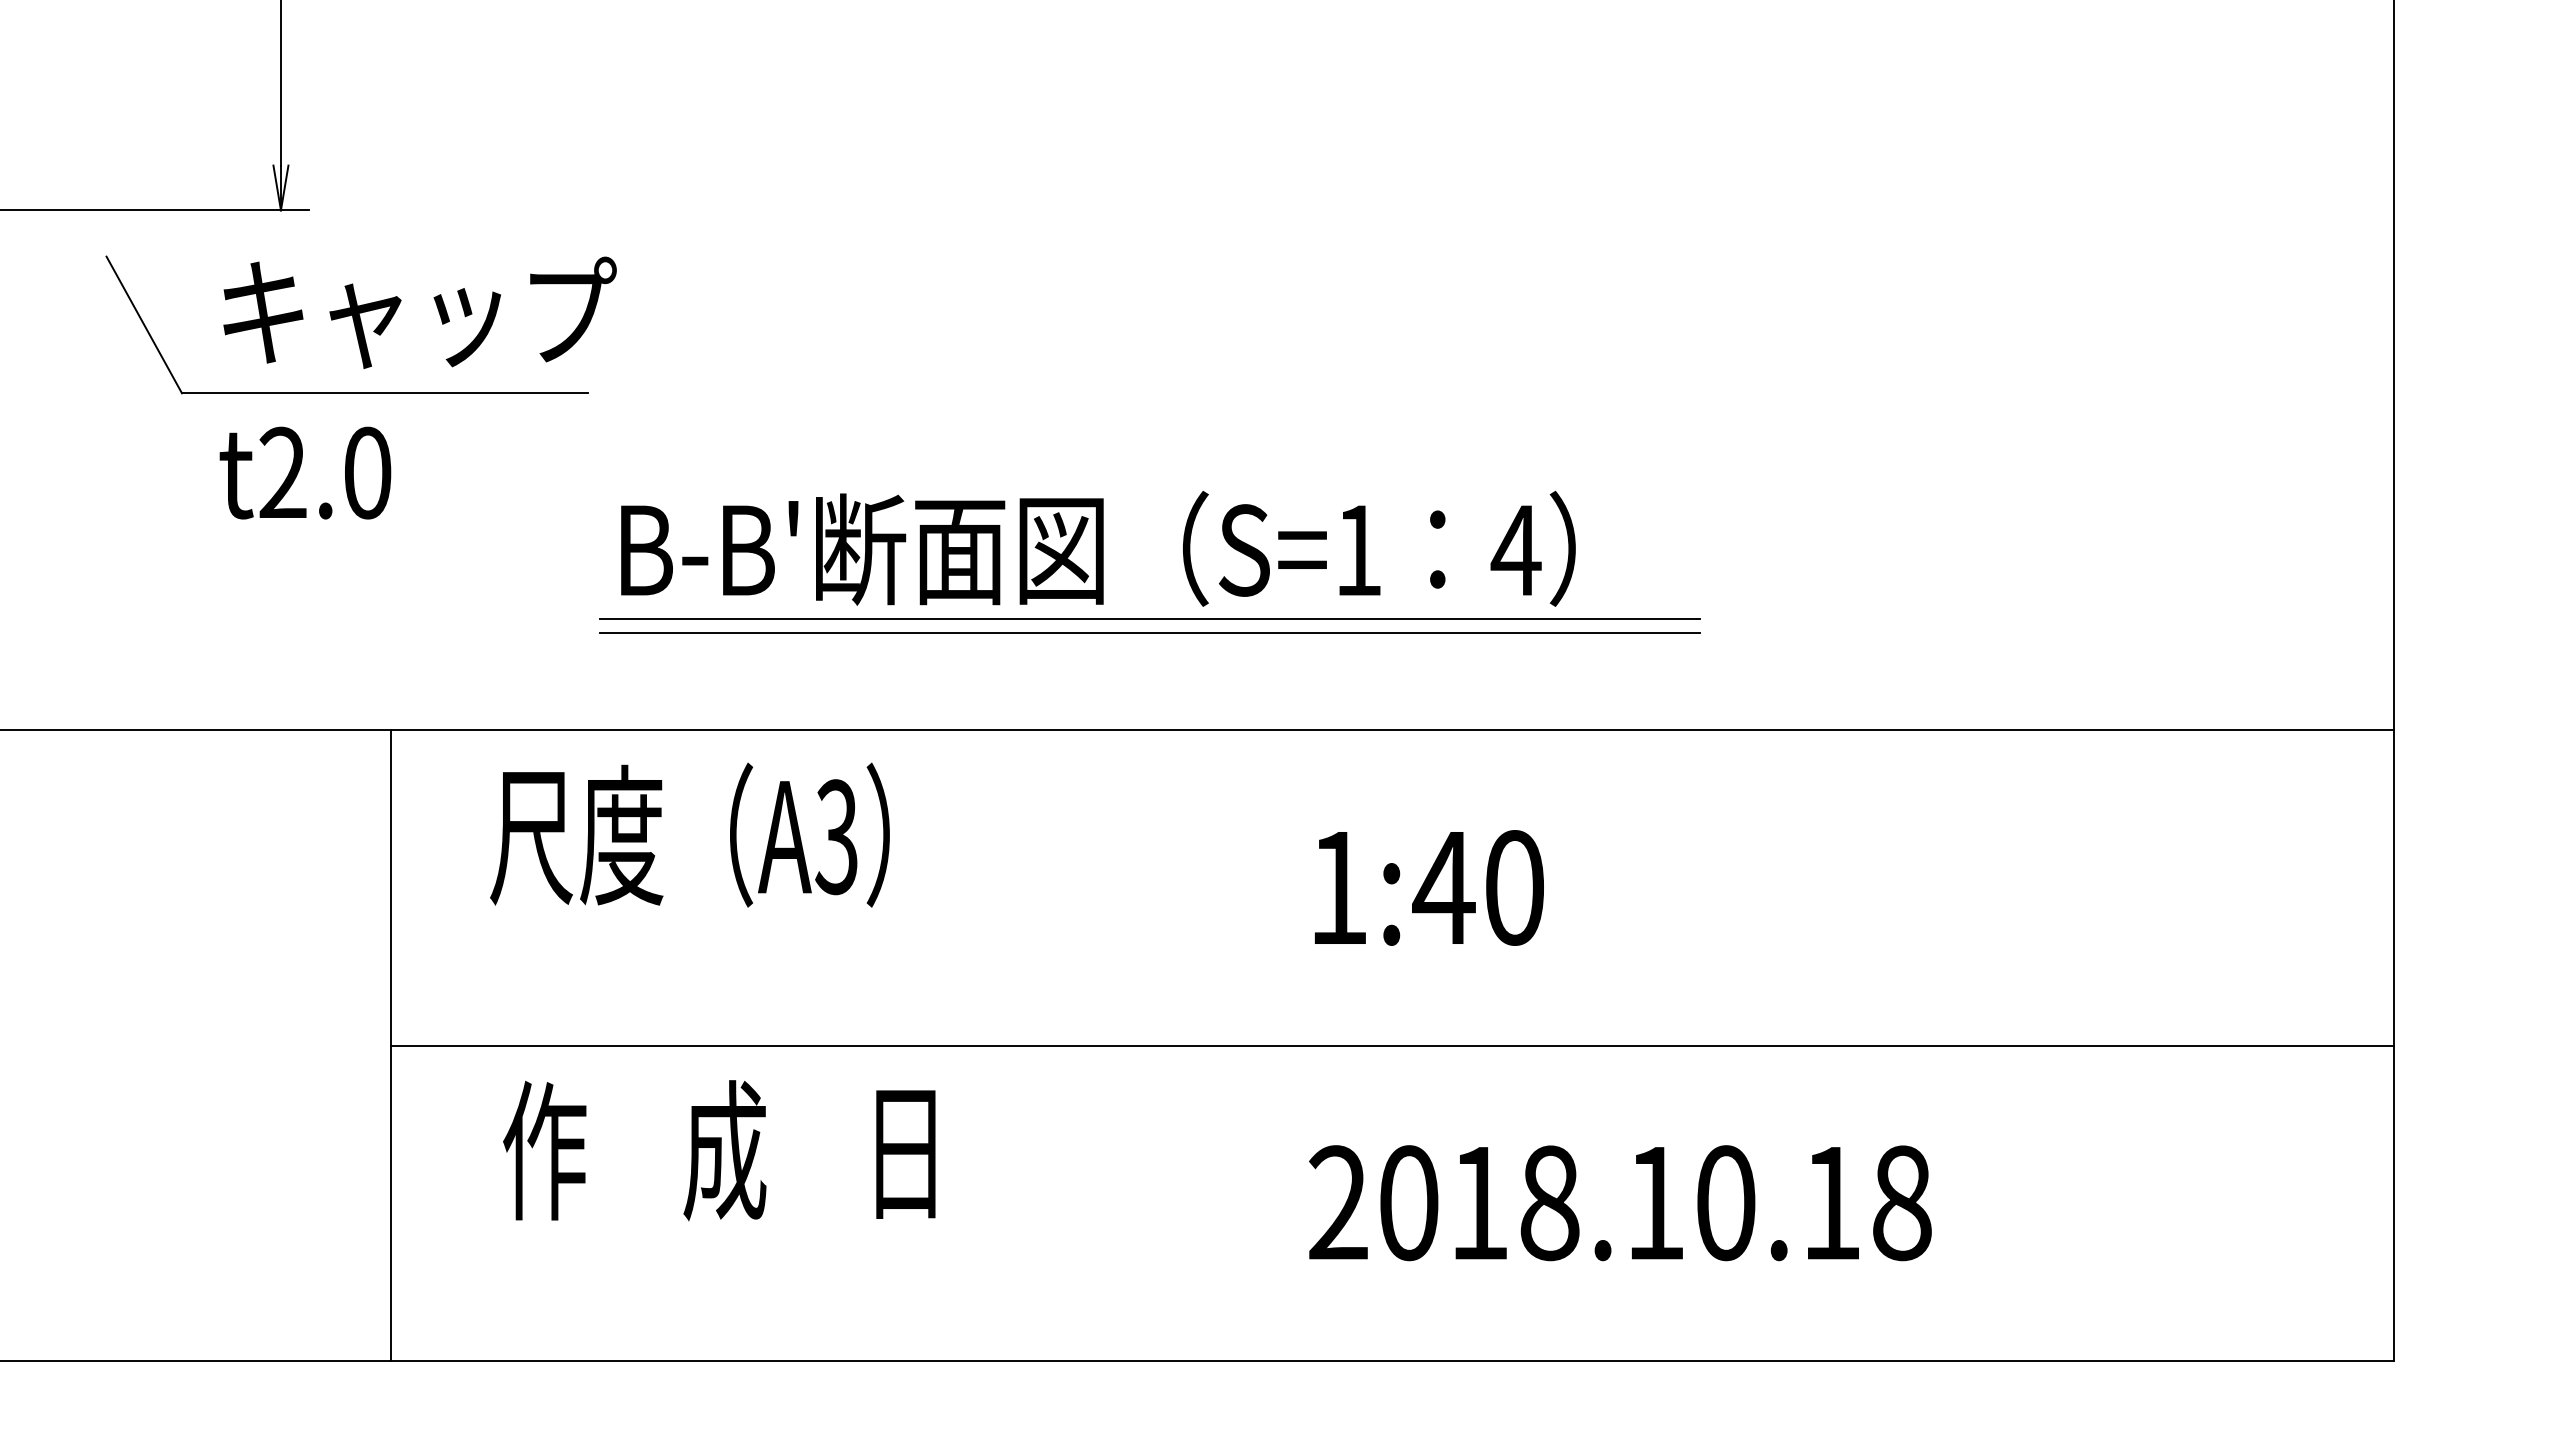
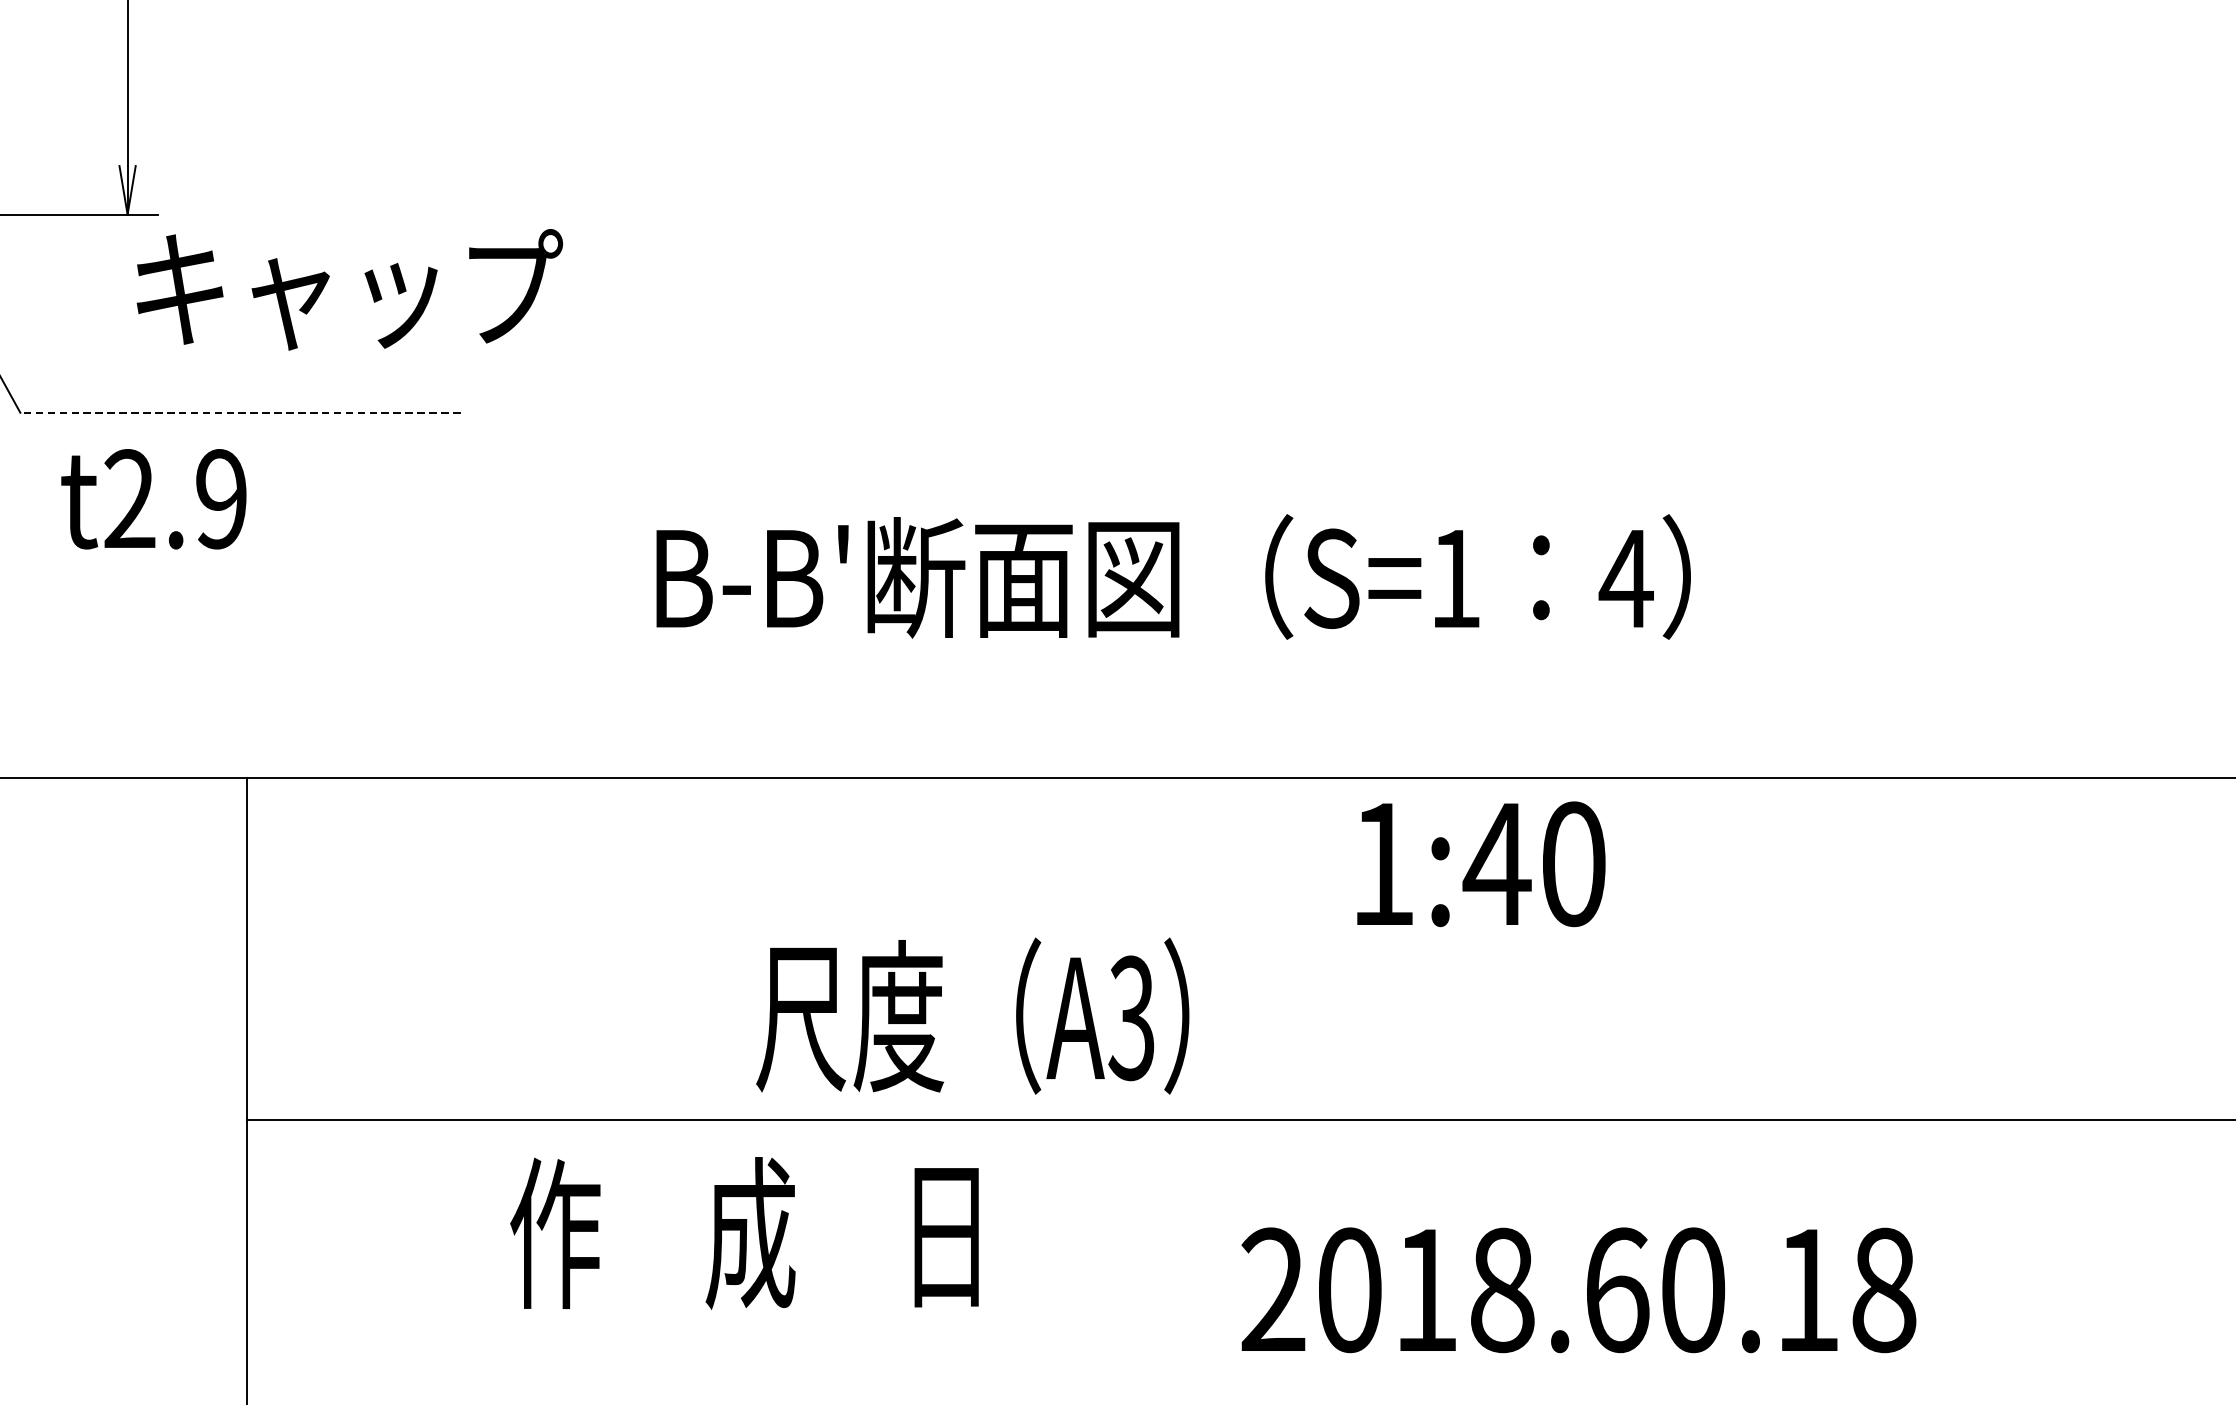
text: (419, 312) -> (349, 289), moved
line: (384, 393) -> (239, 412), solid -> dashed
text: (367, 472) -> (221, 498), t2.0 -> t2.9
text: (1098, 548) -> (1173, 576), moved
line: (1149, 619) -> (1068, 657), removed
line: (1149, 633) -> (1068, 673), removed
text: (689, 834) -> (972, 1015), moved
text: (1429, 887) -> (1481, 863), moved
text: (719, 1150) -> (744, 1233), moved
text: (1656, 1203) -> (1618, 1290), 2018.10.18 -> 2018.60.18

